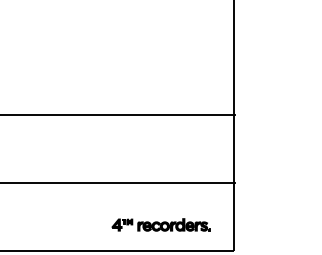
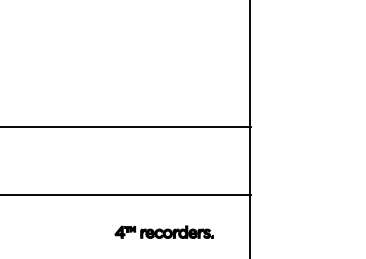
part: (160, 224) -> (163, 231), moved

